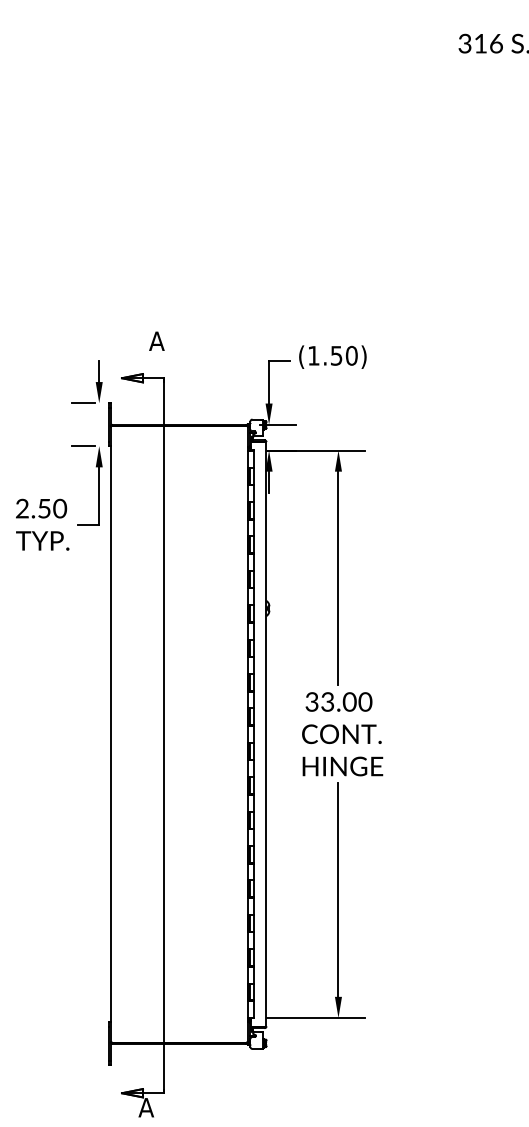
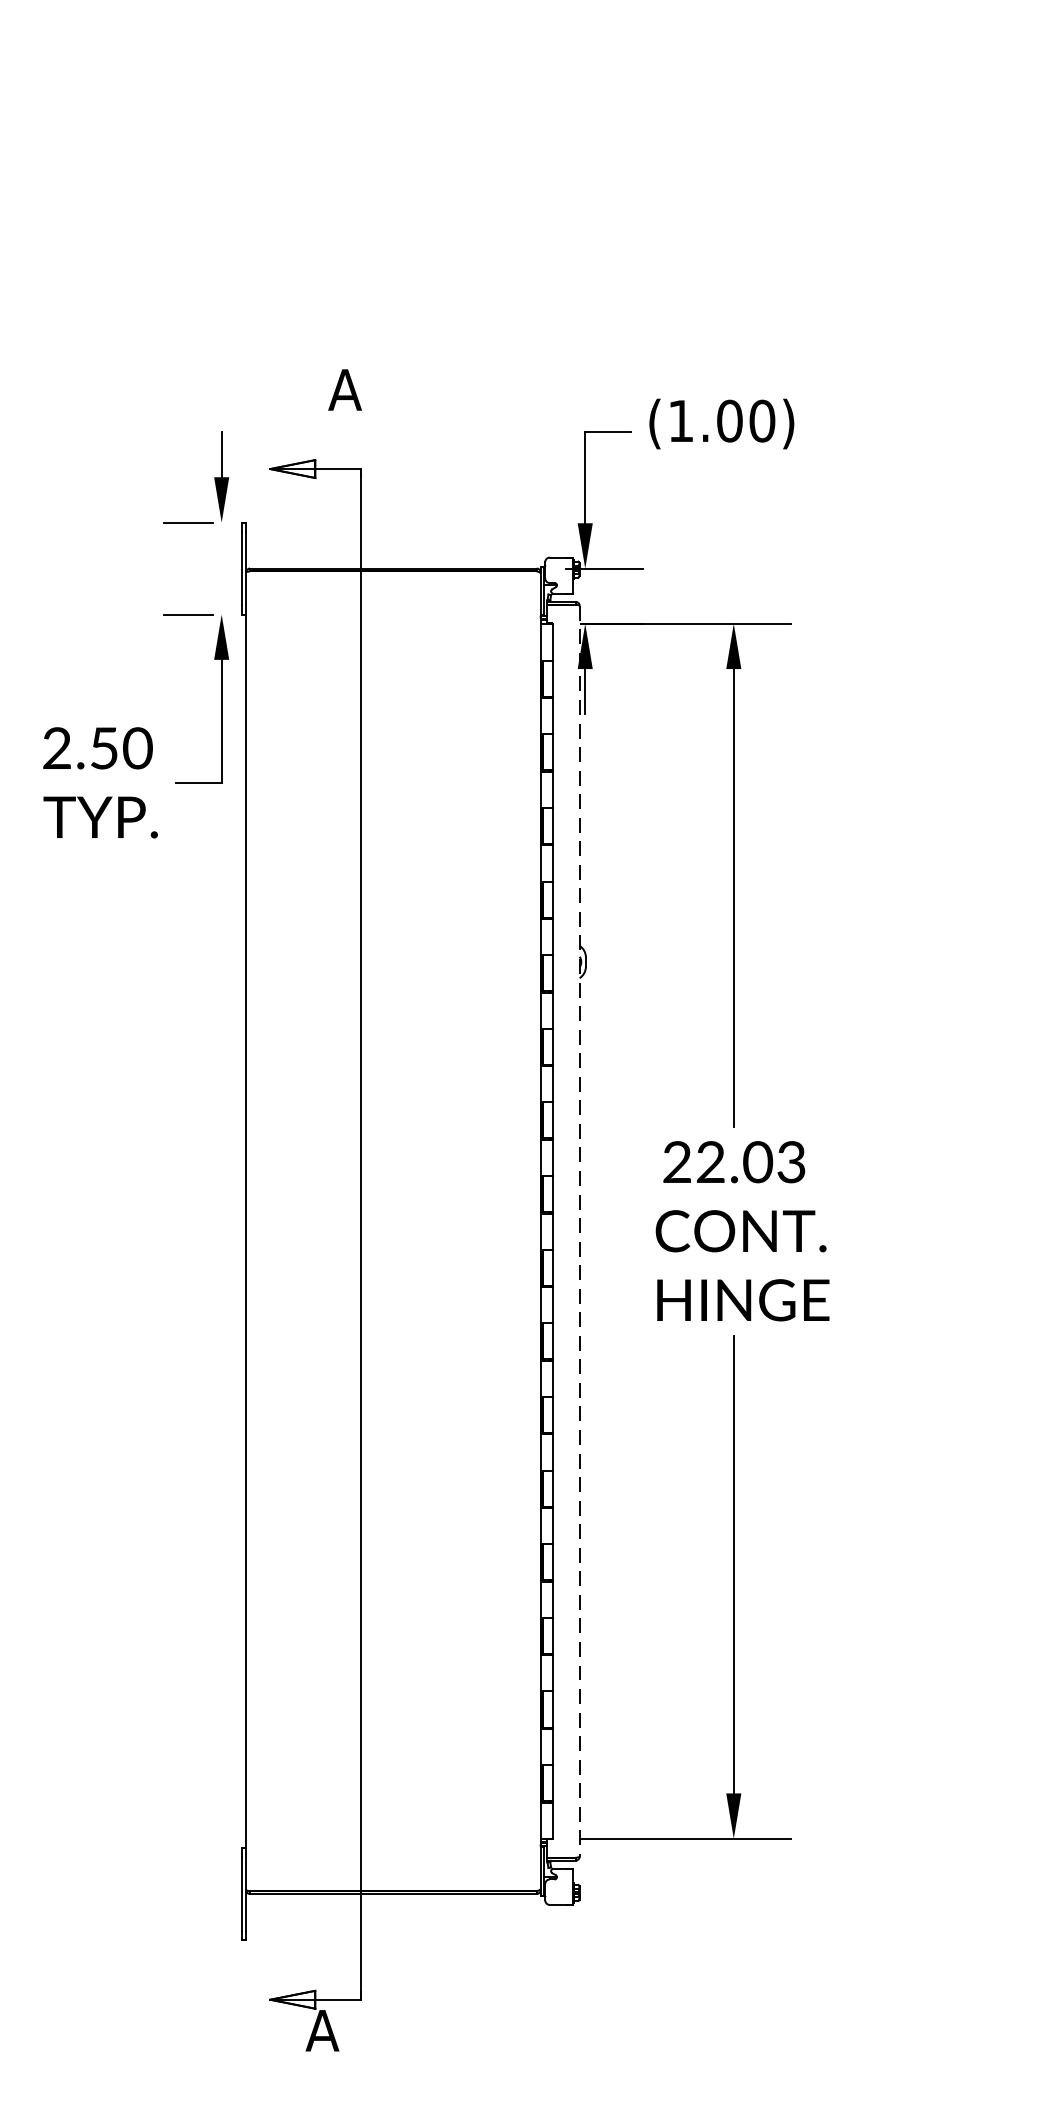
text: (336, 355) -> (729, 420), (1.50) -> (1.00)
text: (338, 701) -> (733, 1161), 33.00 -> 22.03
line: (266, 734) -> (579, 1231), solid -> dashed

